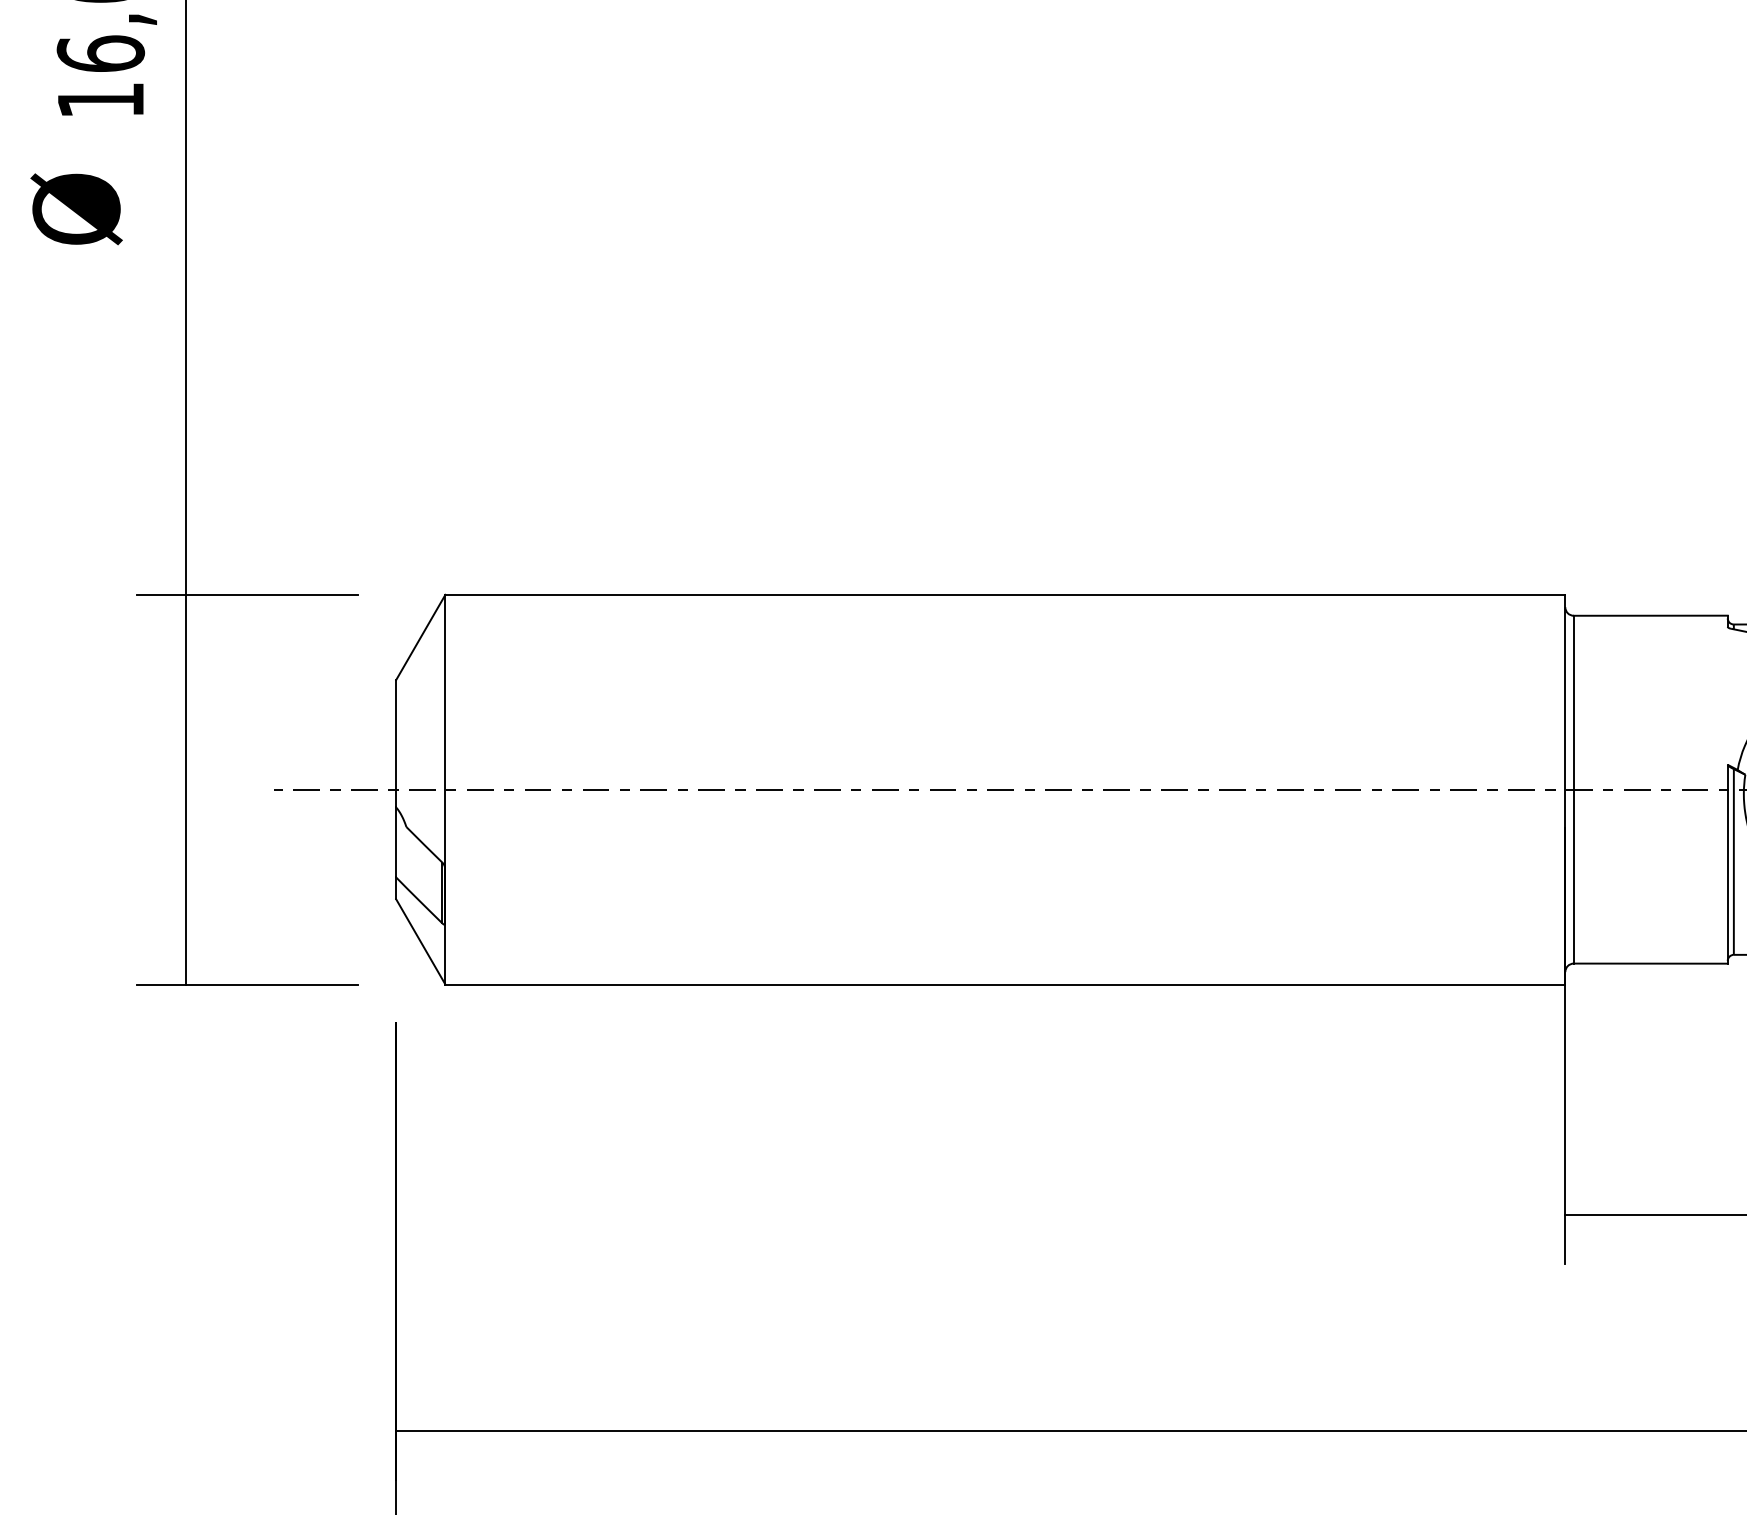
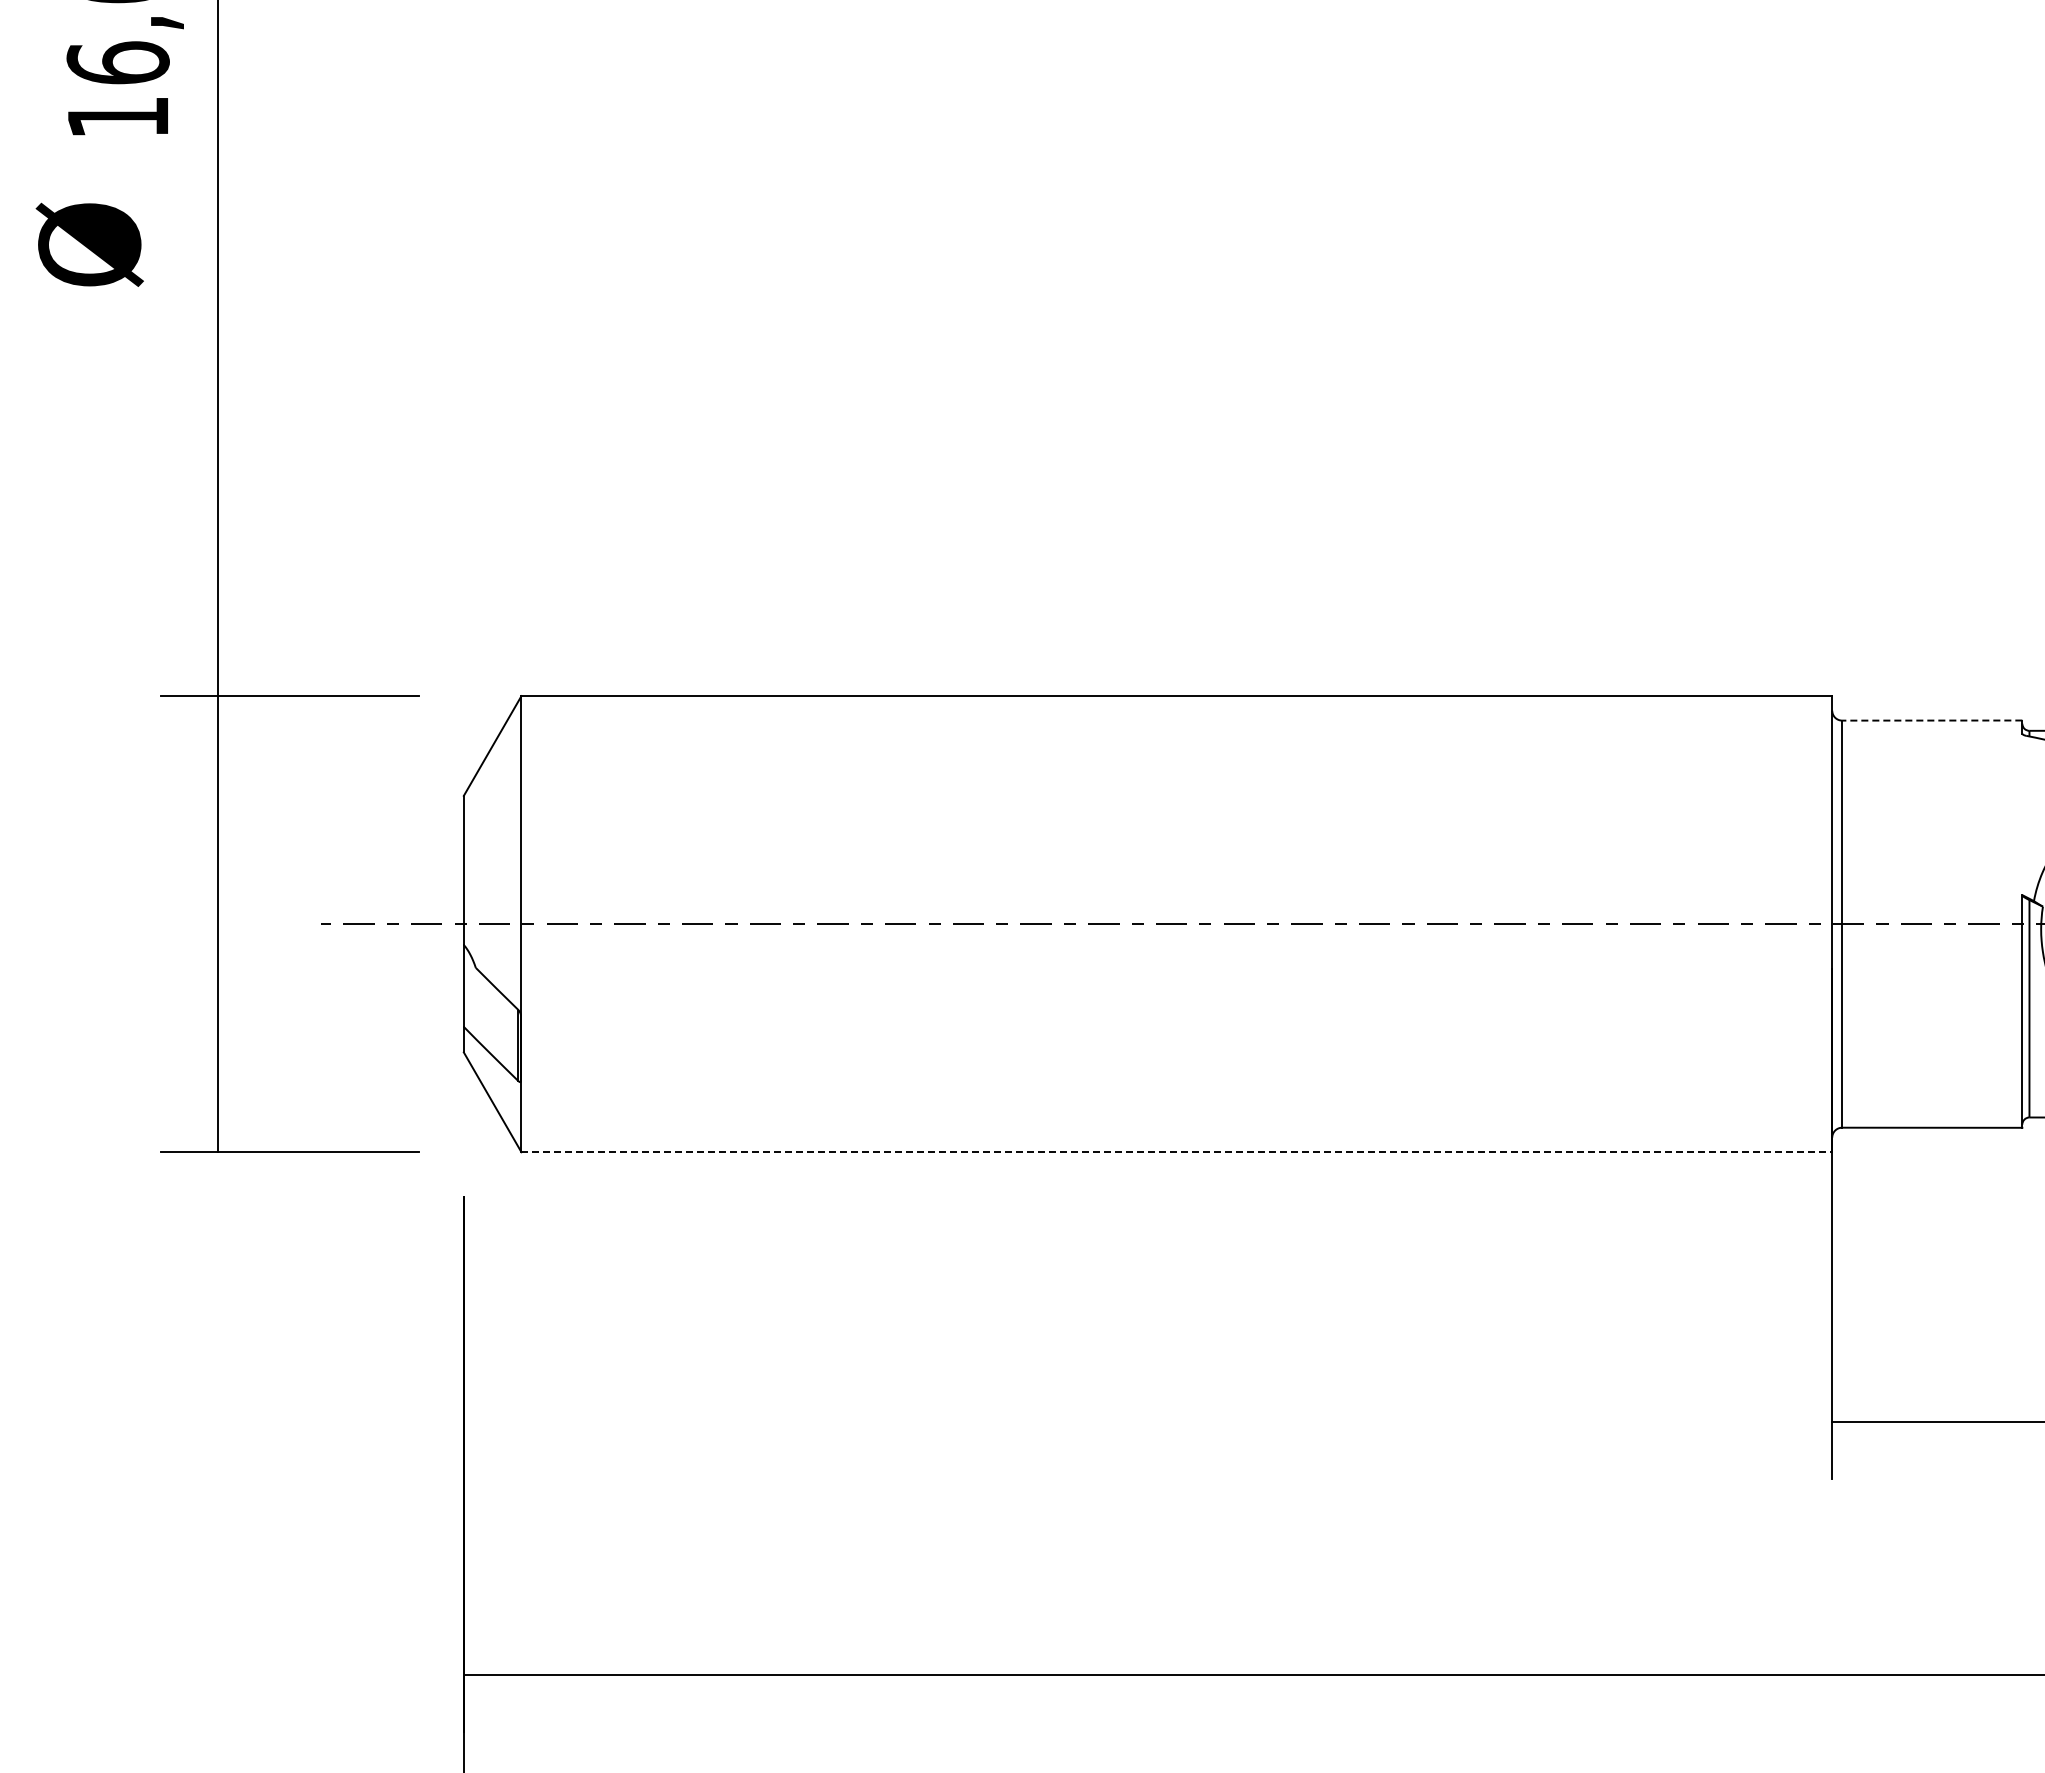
line: (1650, 615) -> (1931, 720), solid -> dashed
line: (1005, 984) -> (1177, 1152), solid -> dashed

